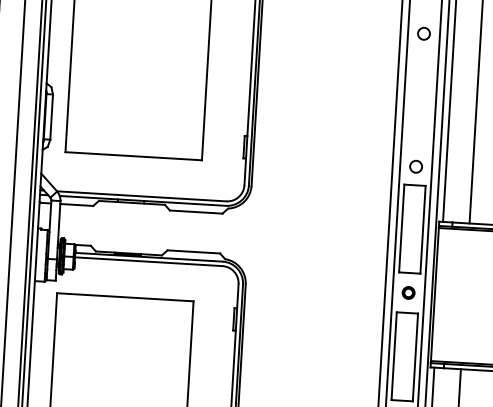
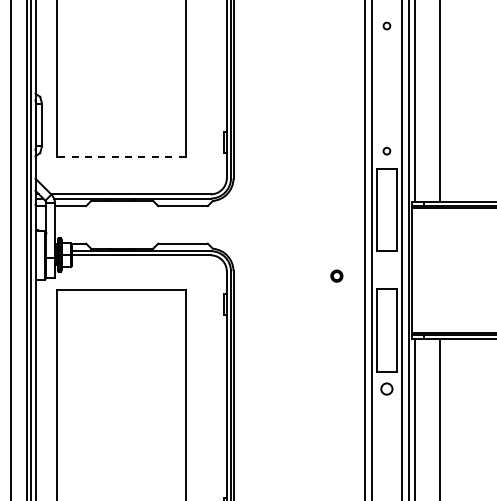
circle: (423, 33) -> (386, 25), size x0.6
line: (132, 156) -> (120, 157), solid -> dashed
circle: (415, 165) -> (386, 150), size x0.6
part: (408, 292) -> (336, 275), moved

